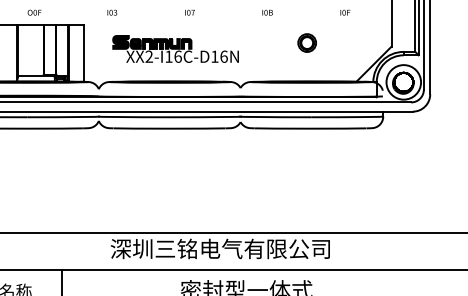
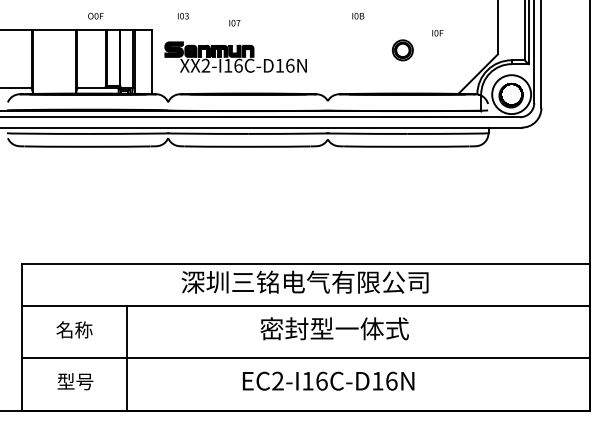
text: (189, 12) -> (234, 22), moved
text: (345, 12) -> (437, 32), moved
part: (175, 48) -> (235, 56), moved

